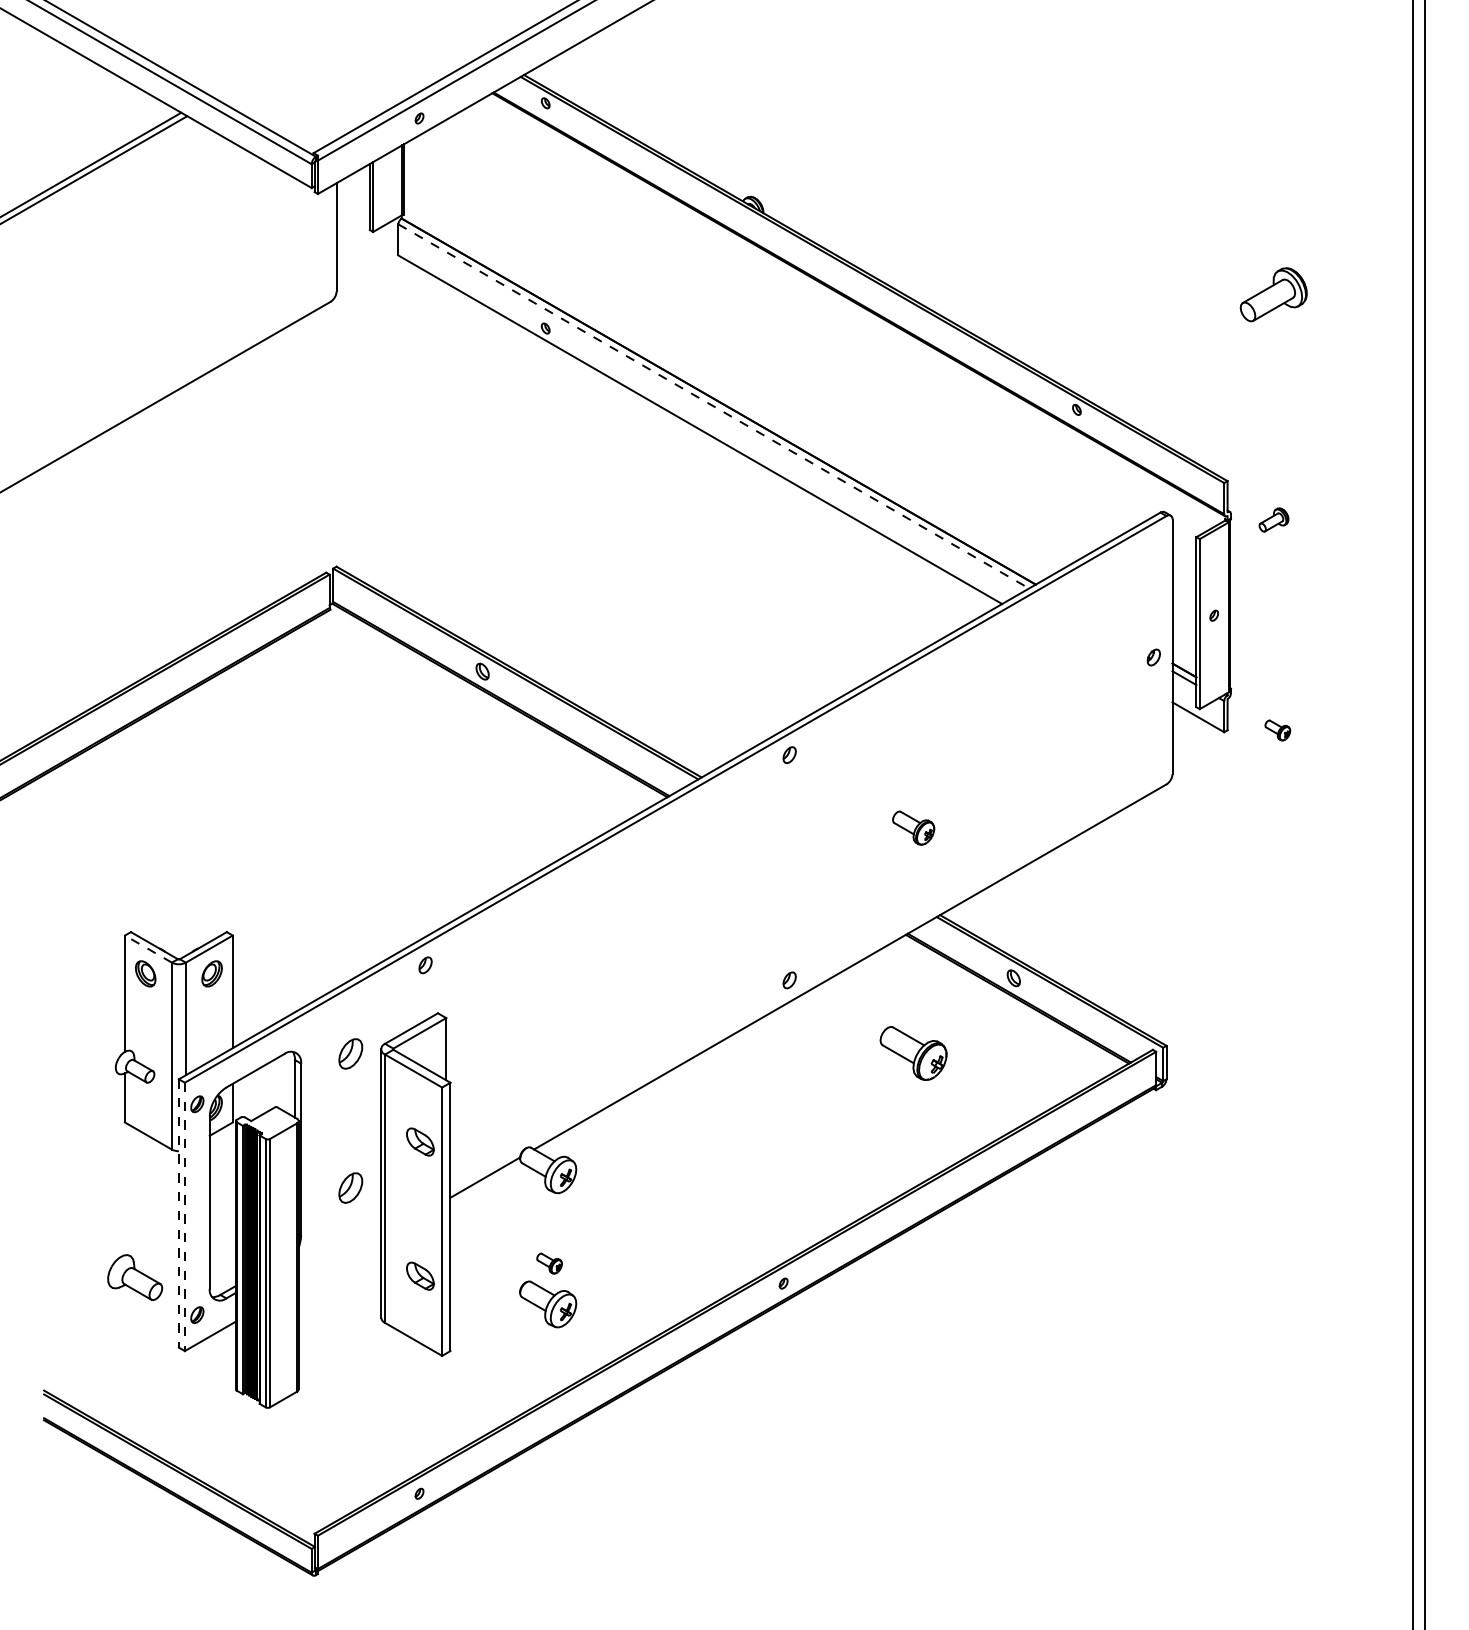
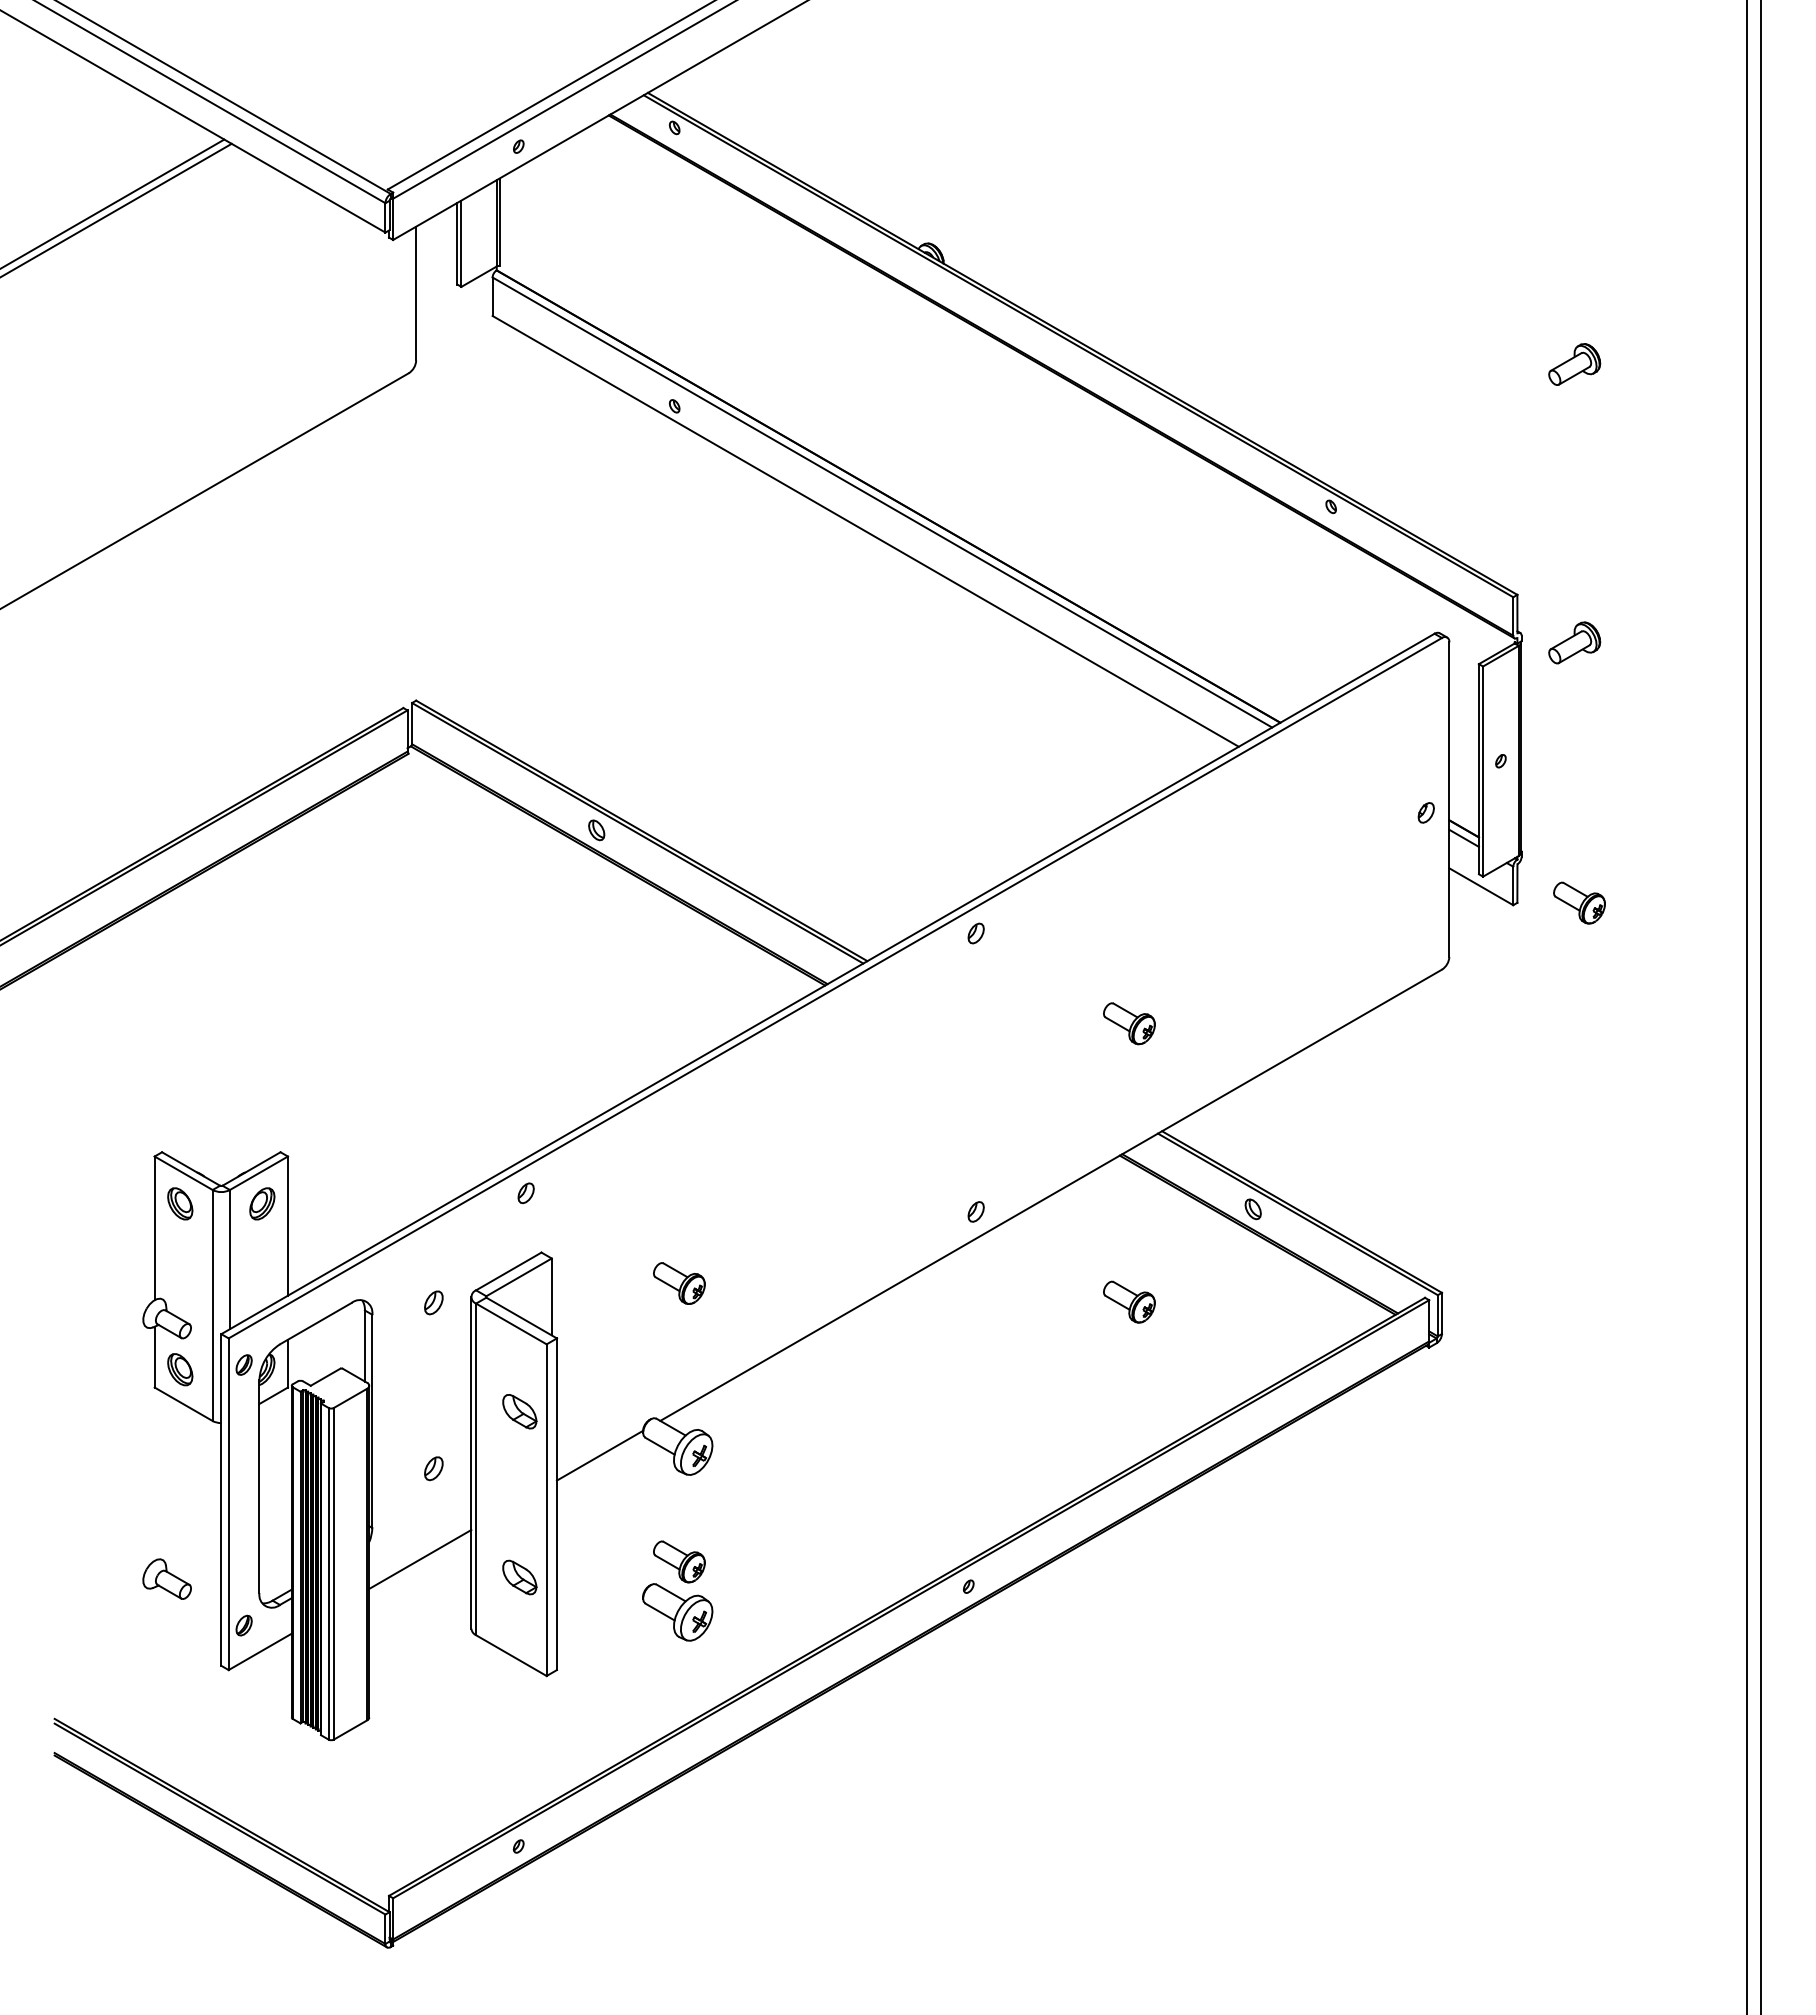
part: (1273, 294) -> (1574, 364), size x0.62
line: (713, 406) -> (882, 502), dashed -> solid
part: (1273, 519) -> (1574, 642), size x1.43
part: (1277, 730) -> (1579, 902), size x1.67
line: (148, 949) -> (183, 1173), dashed -> solid
part: (549, 1038) -> (679, 1283), added
part: (913, 1052) -> (1129, 1301), size x0.62
part: (350, 1053) -> (433, 1302), size x0.62
part: (145, 1107) -> (180, 1369), added
part: (350, 1187) -> (433, 1468), size x0.62
line: (179, 1213) -> (221, 1499), dashed -> solid
line: (184, 1217) -> (228, 1504), dashed -> solid
line: (340, 1261) -> (420, 1559), added
part: (549, 1263) -> (679, 1561), size x1.67
part: (134, 1276) -> (166, 1578), size x0.71

